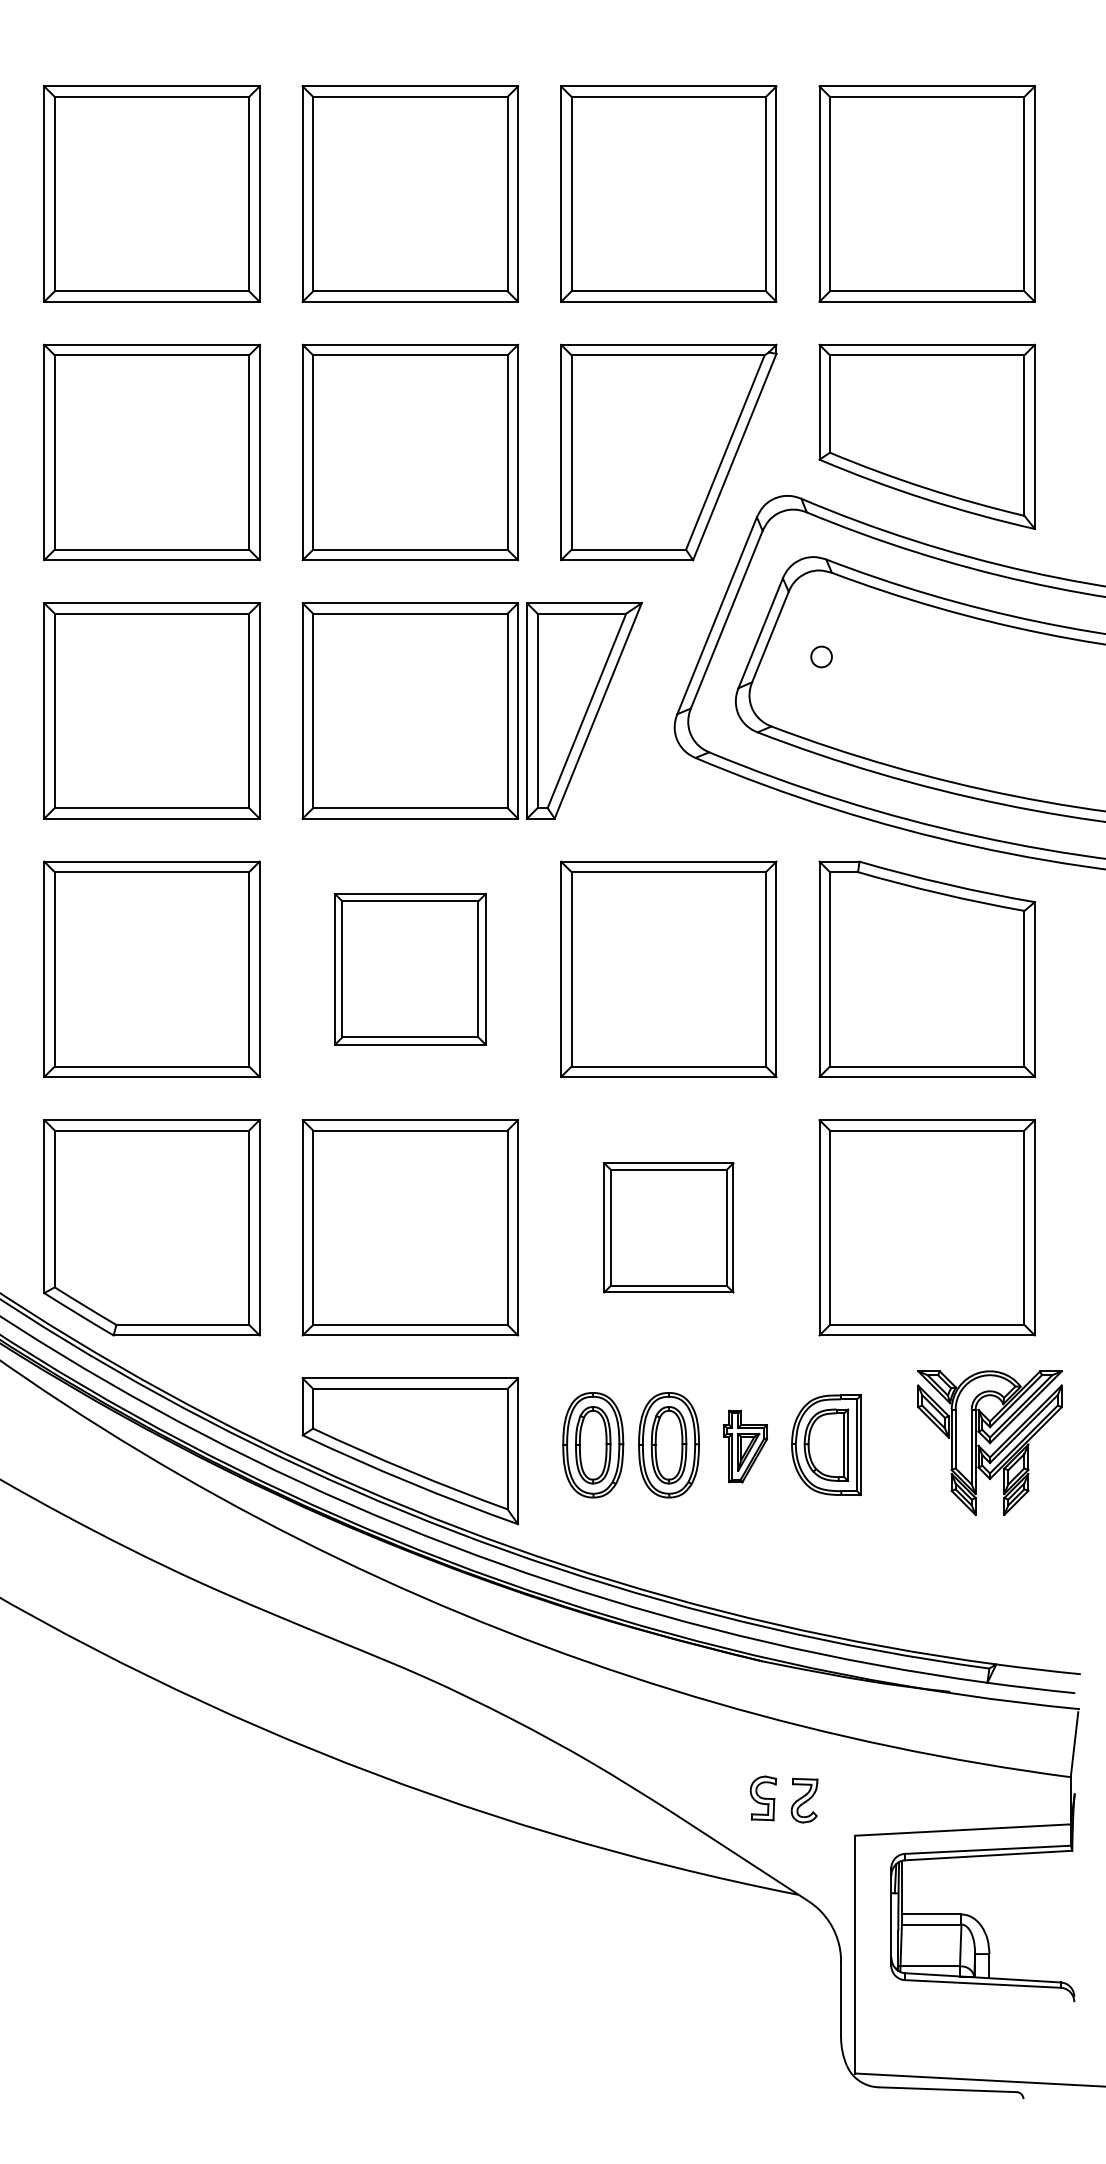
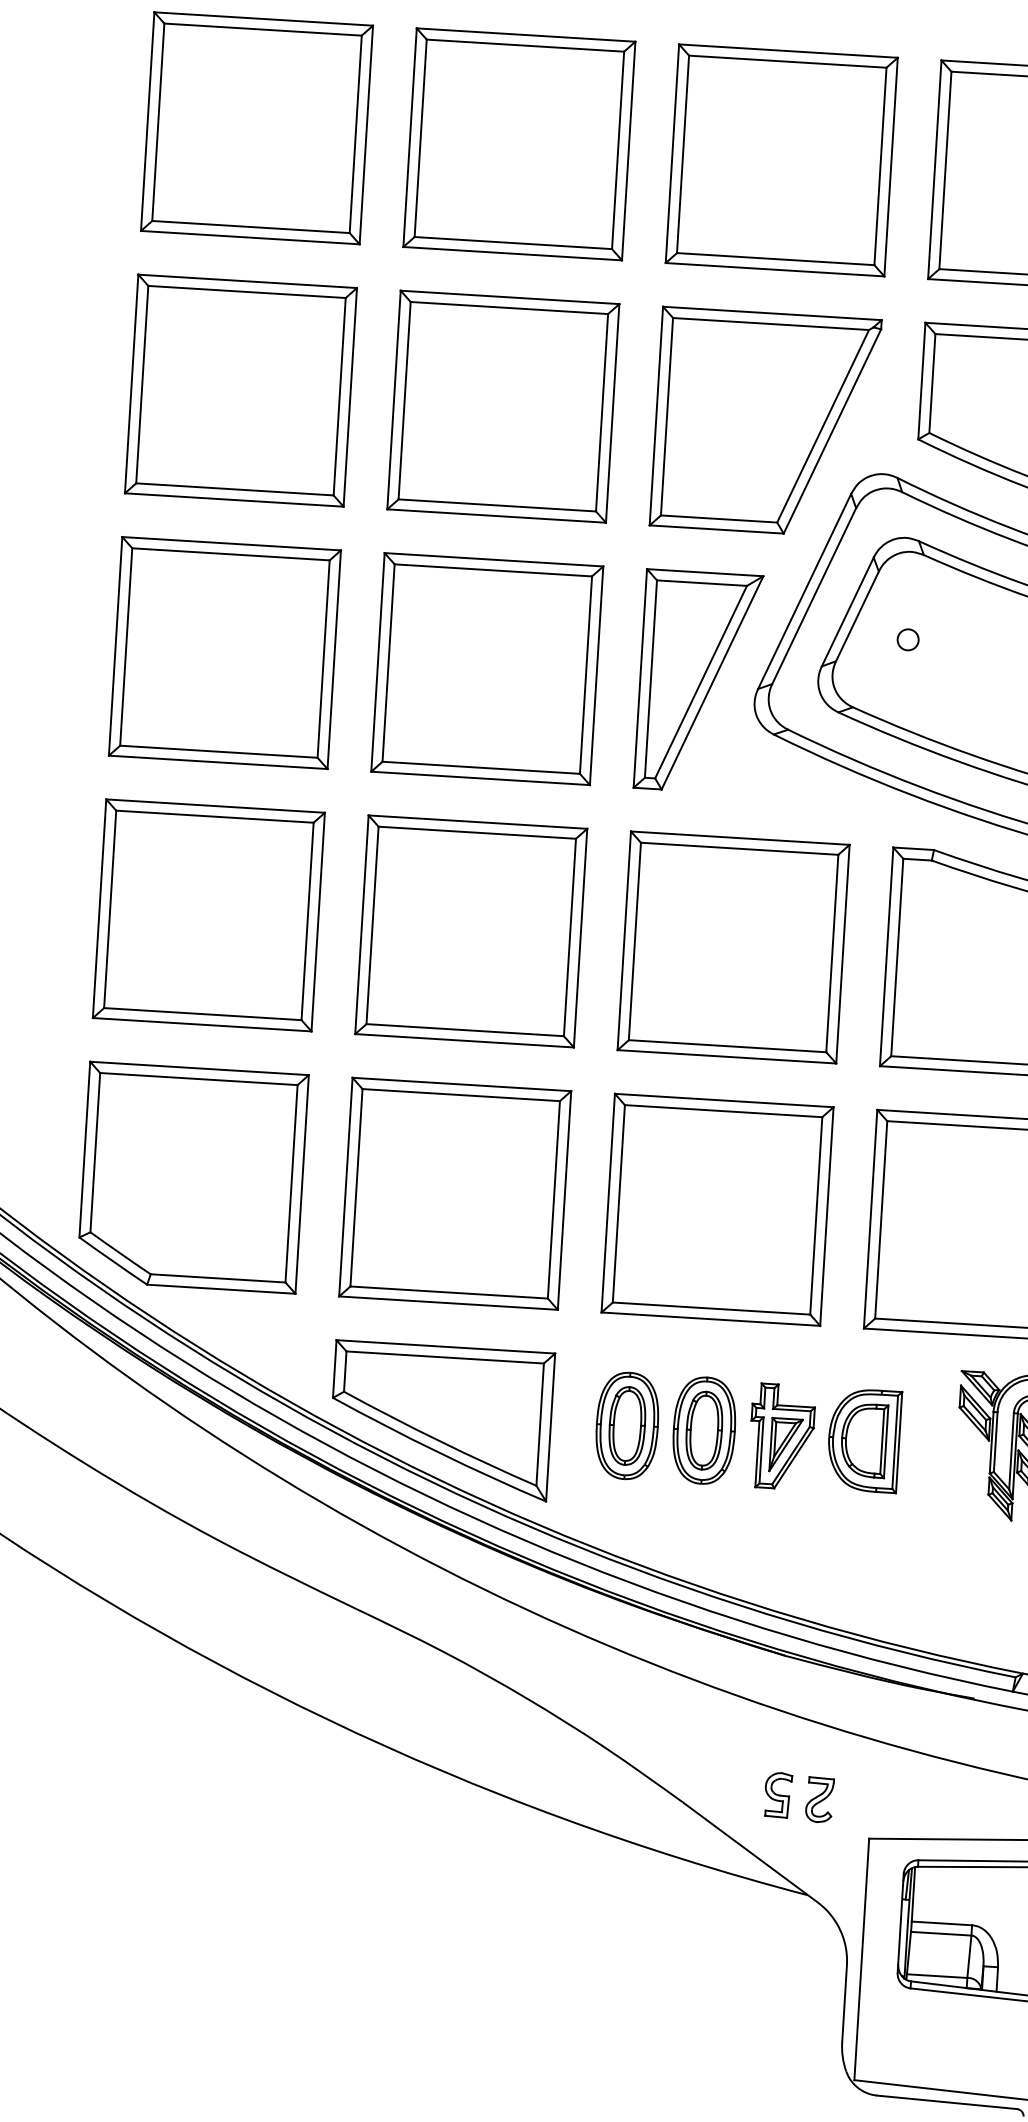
part: (584, 710) -> (698, 681), moved
part: (410, 969) -> (471, 931), size x1.43
part: (668, 1227) -> (717, 1209), size x1.67
part: (745, 1446) -> (781, 1436), size x1.43

